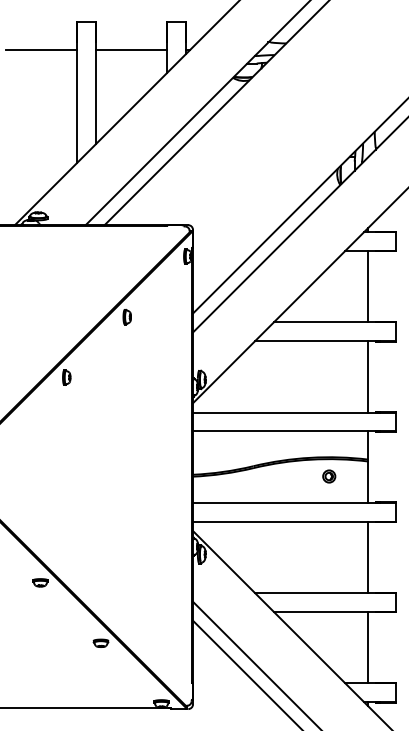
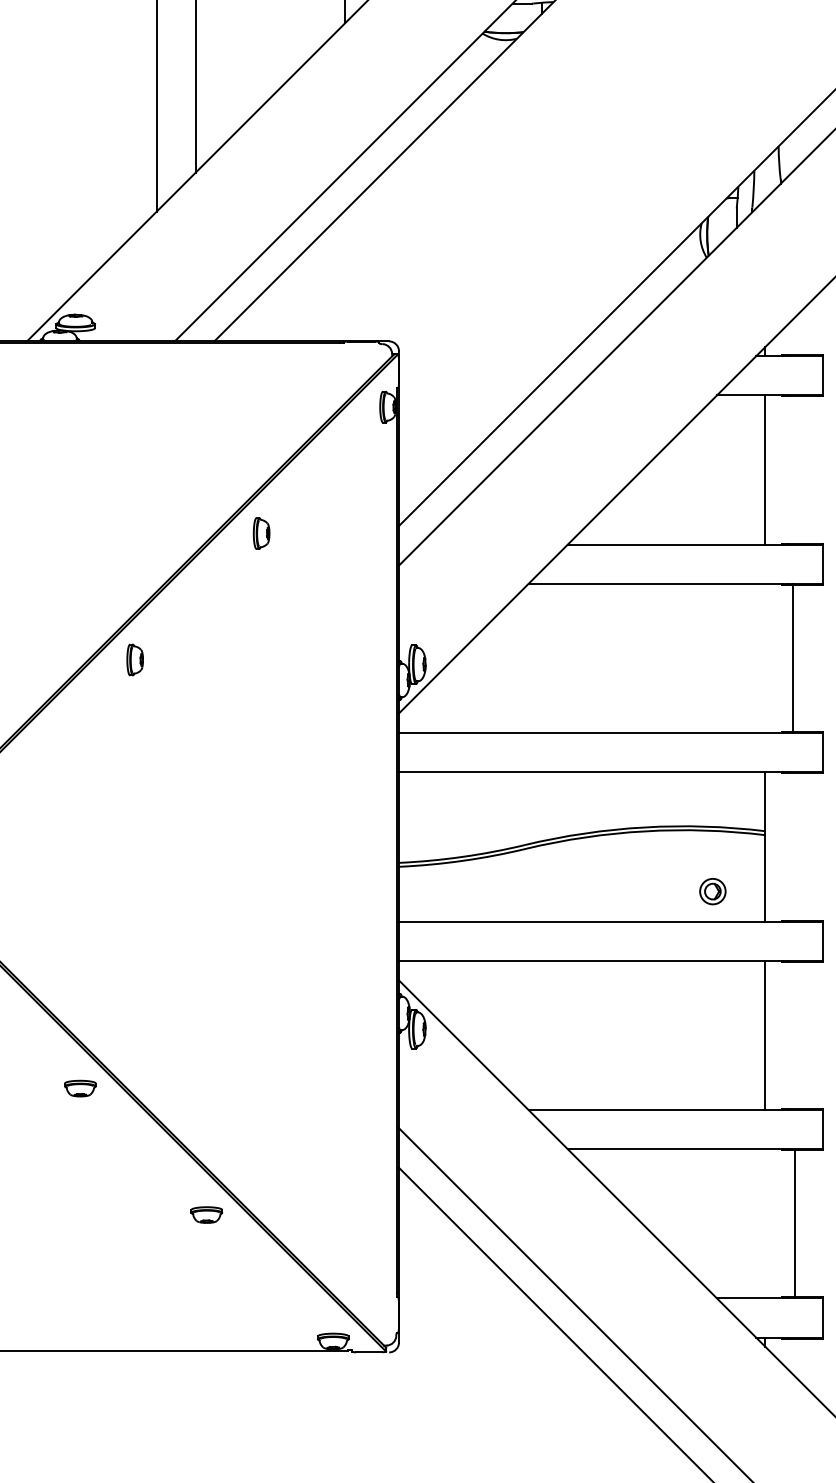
line: (368, 376) -> (792, 657), moved
part: (329, 476) -> (713, 891), moved
line: (368, 647) -> (794, 1223), moved

